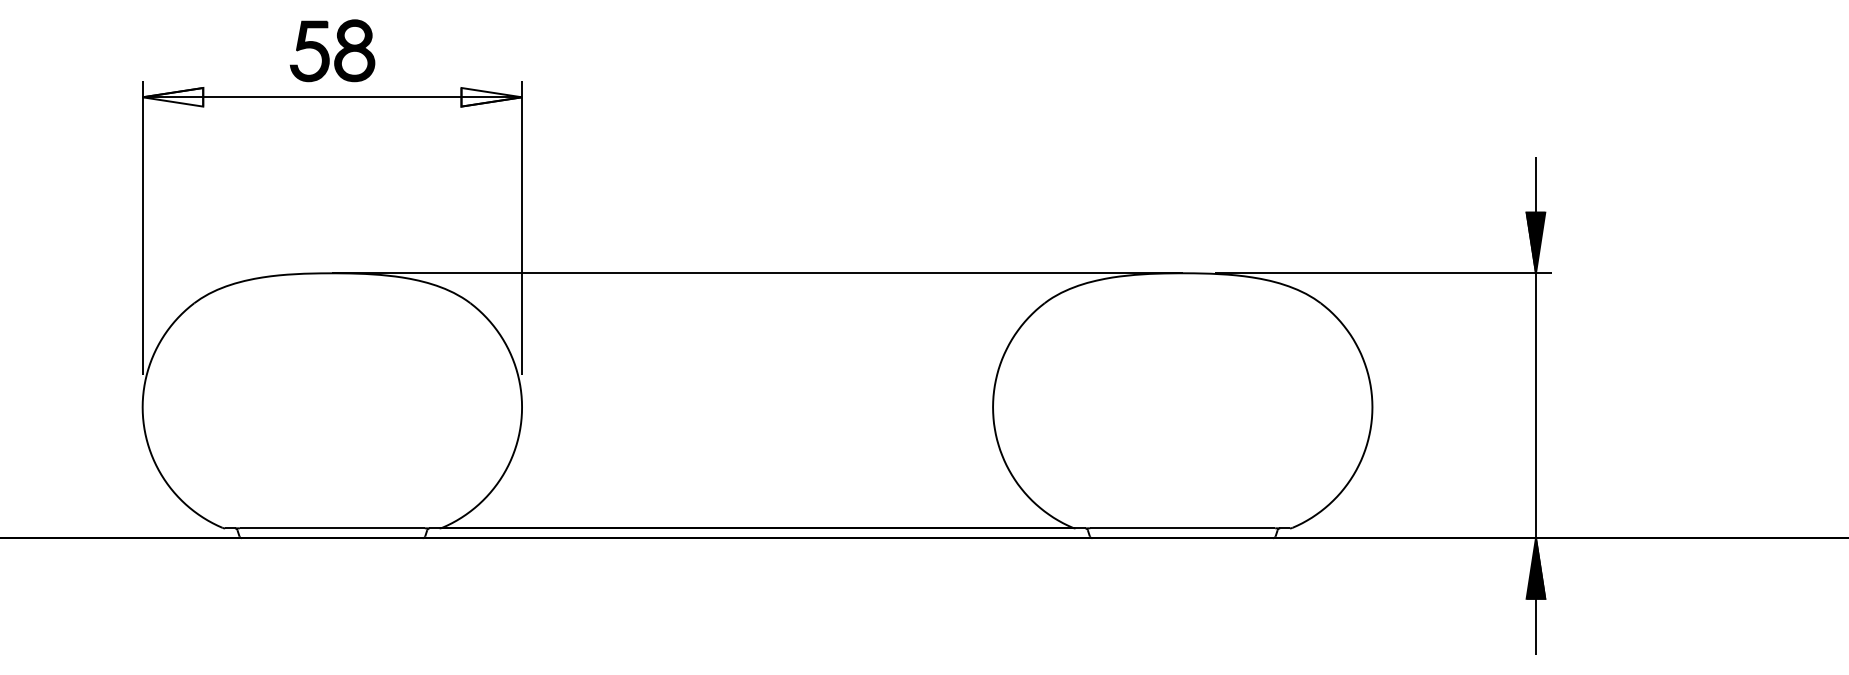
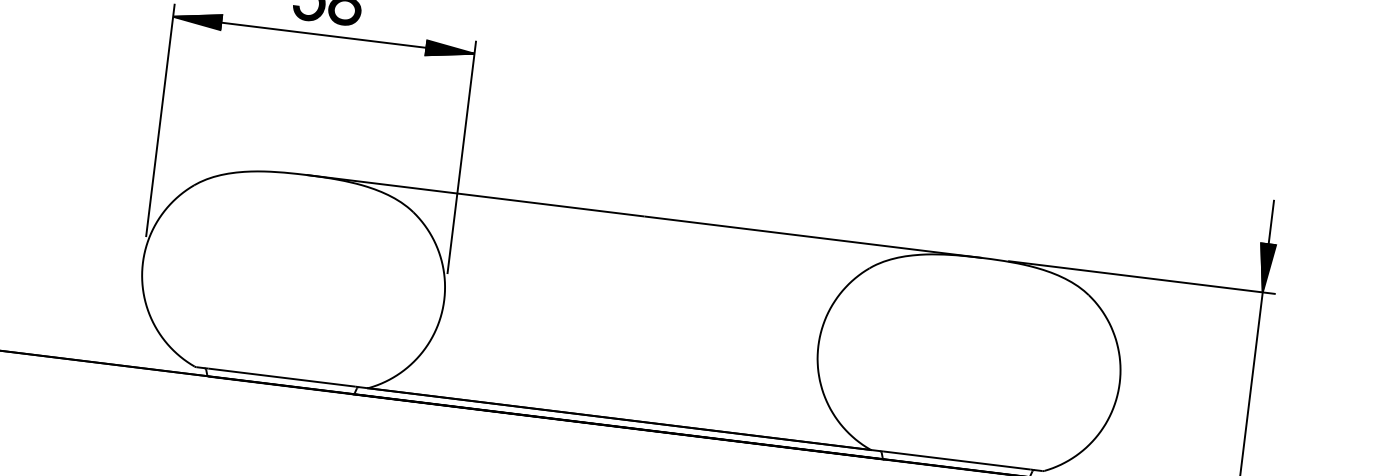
fill: (172, 97) -> (196, 19), added
fill: (491, 97) -> (450, 50), added

